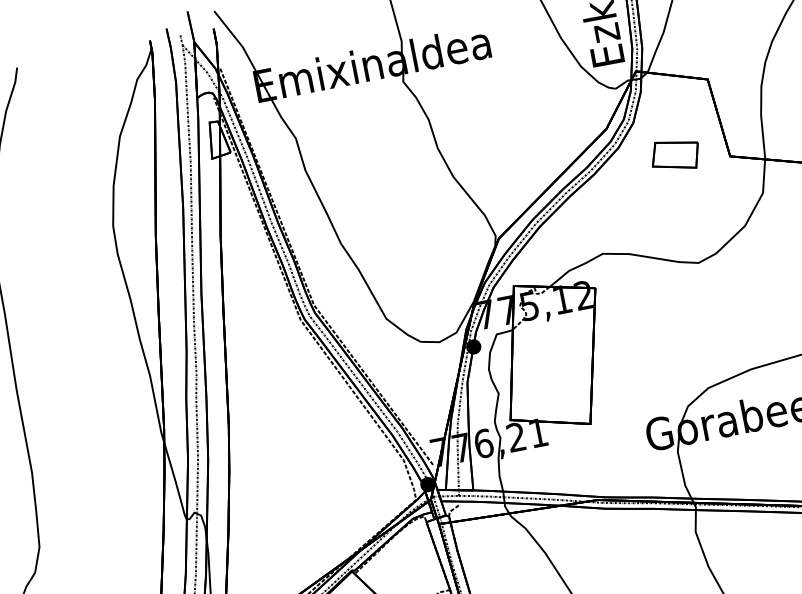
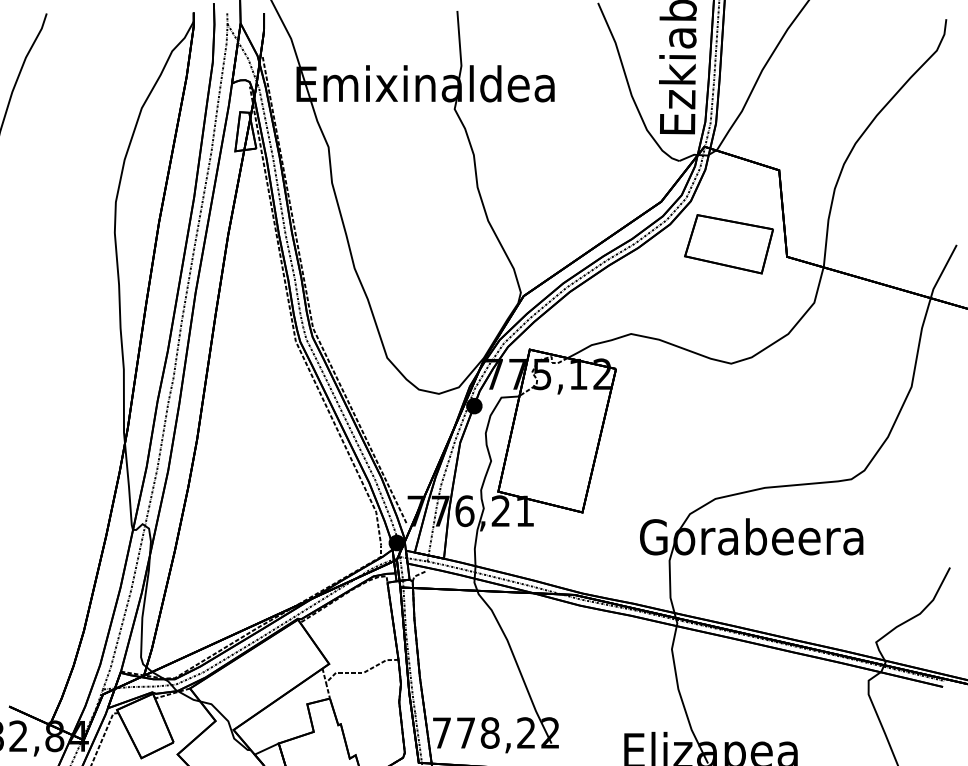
part: (675, 155) -> (728, 244), size x1.67

